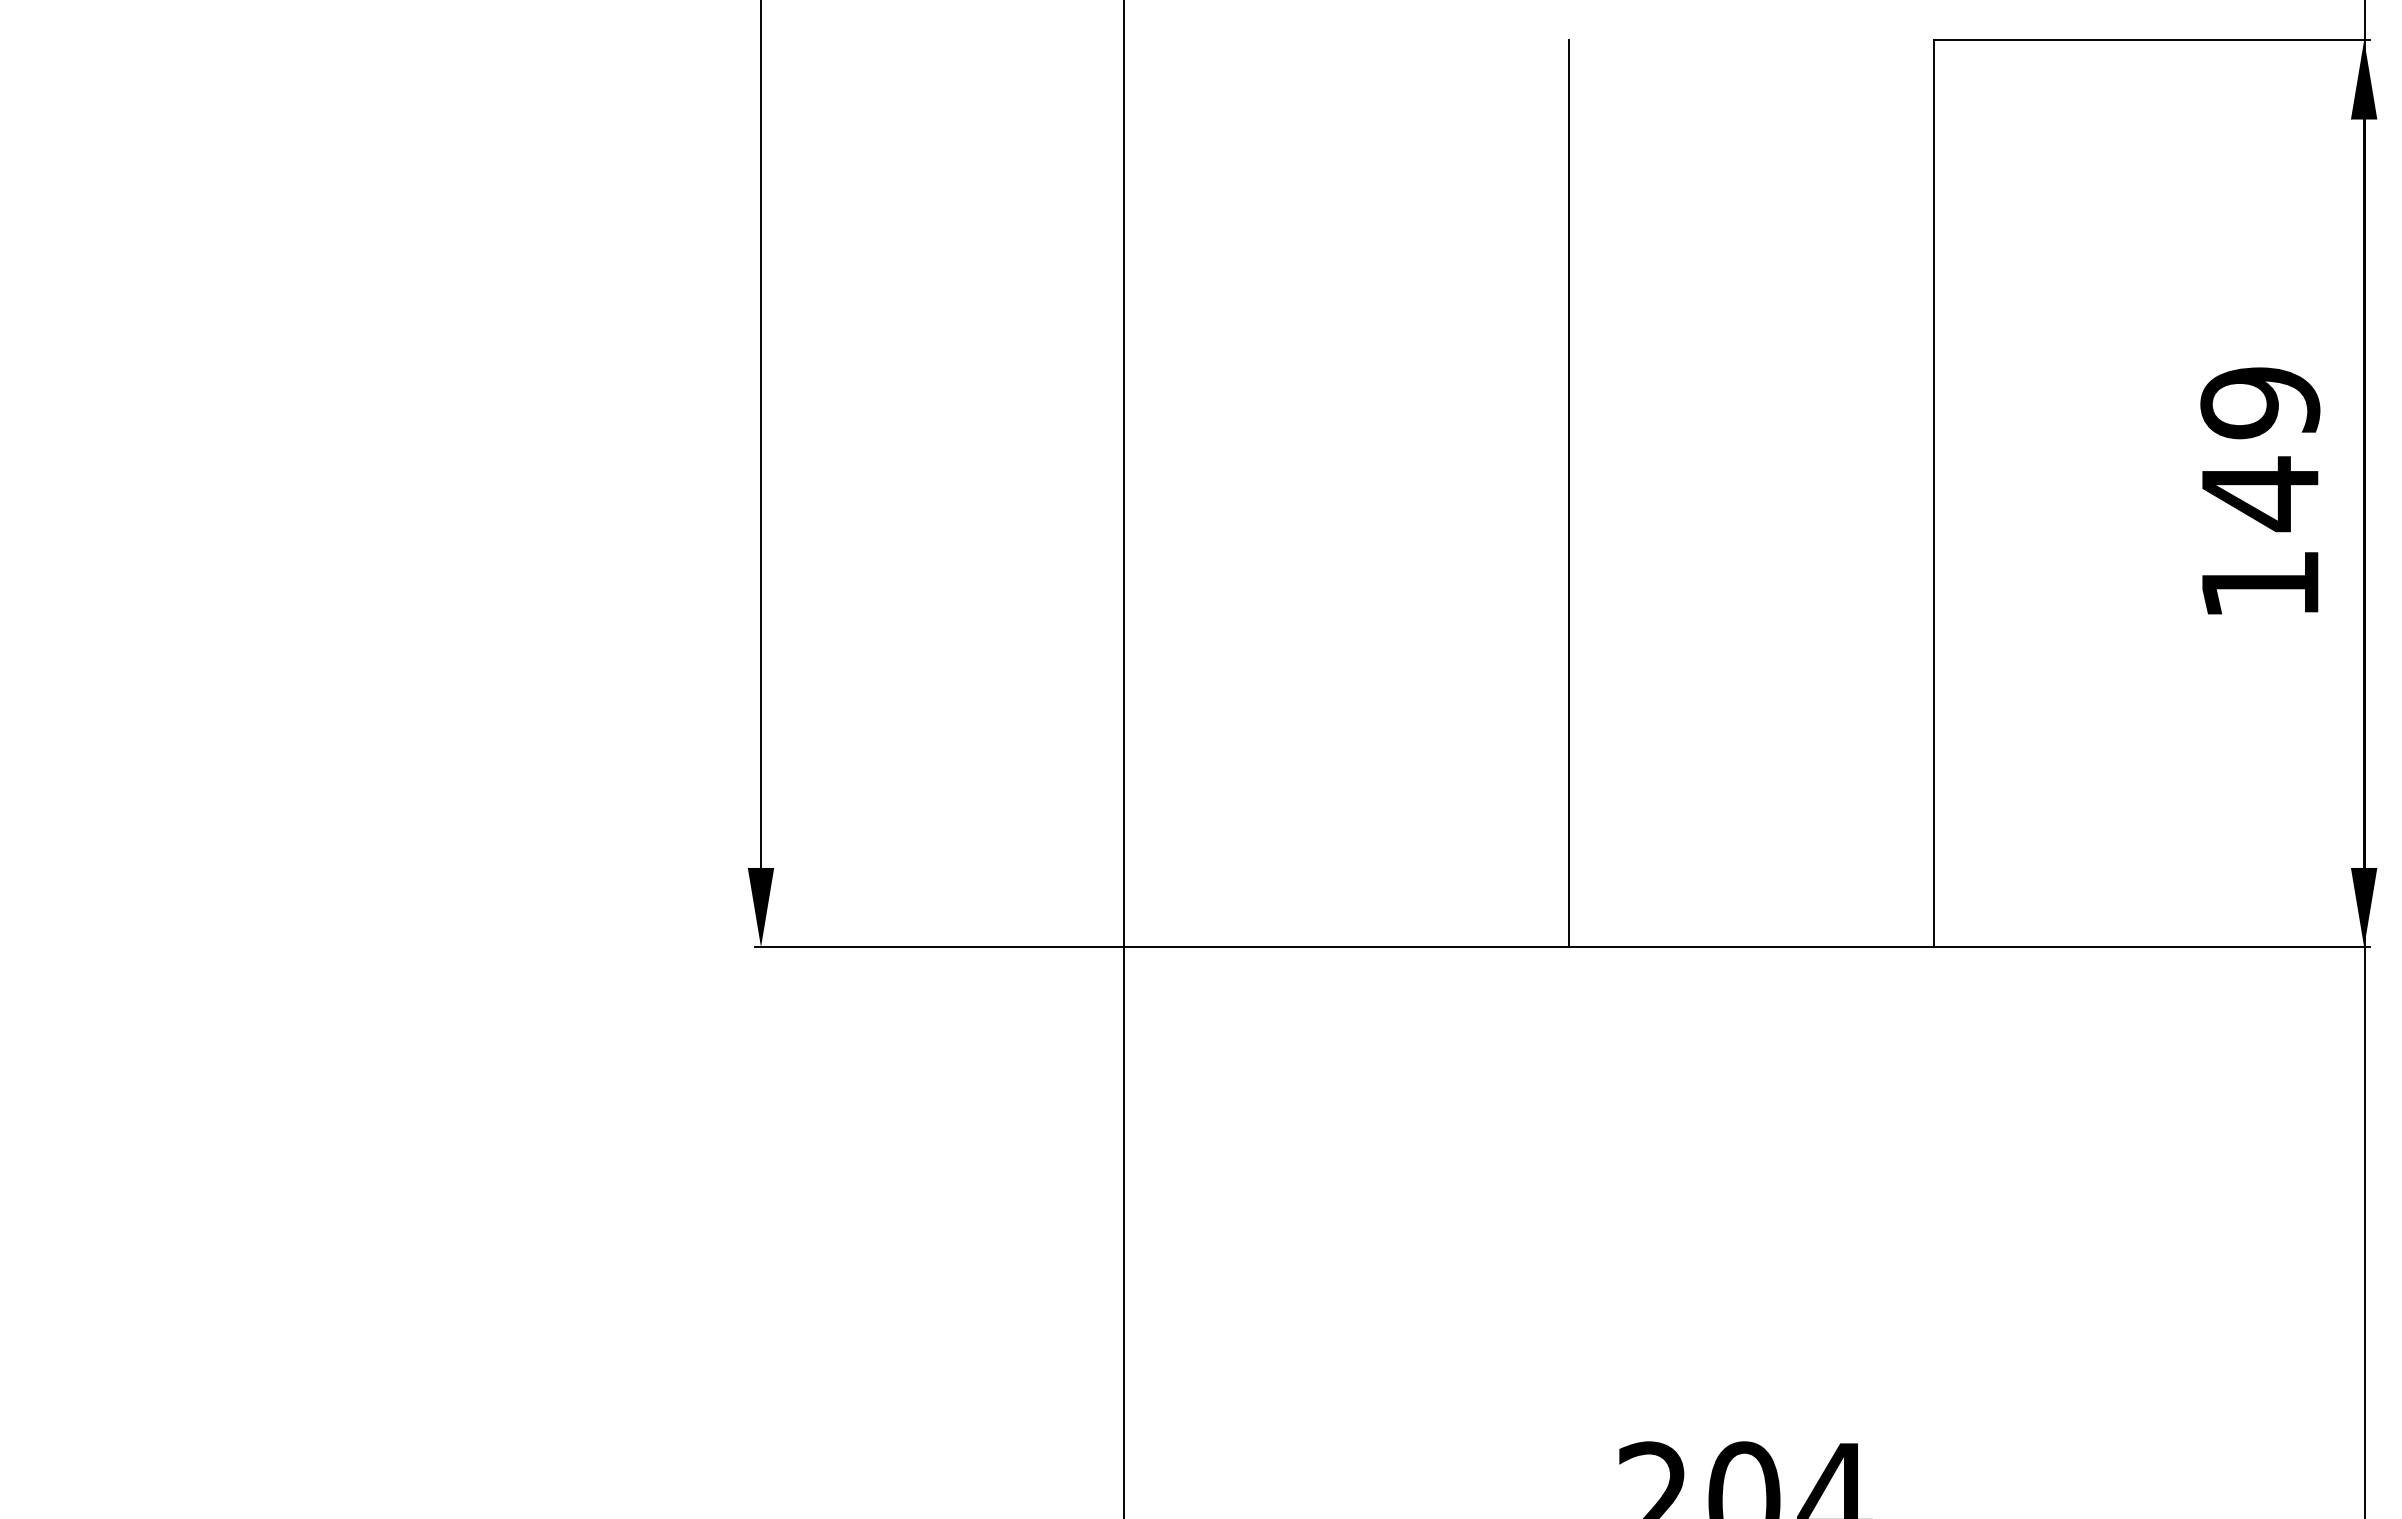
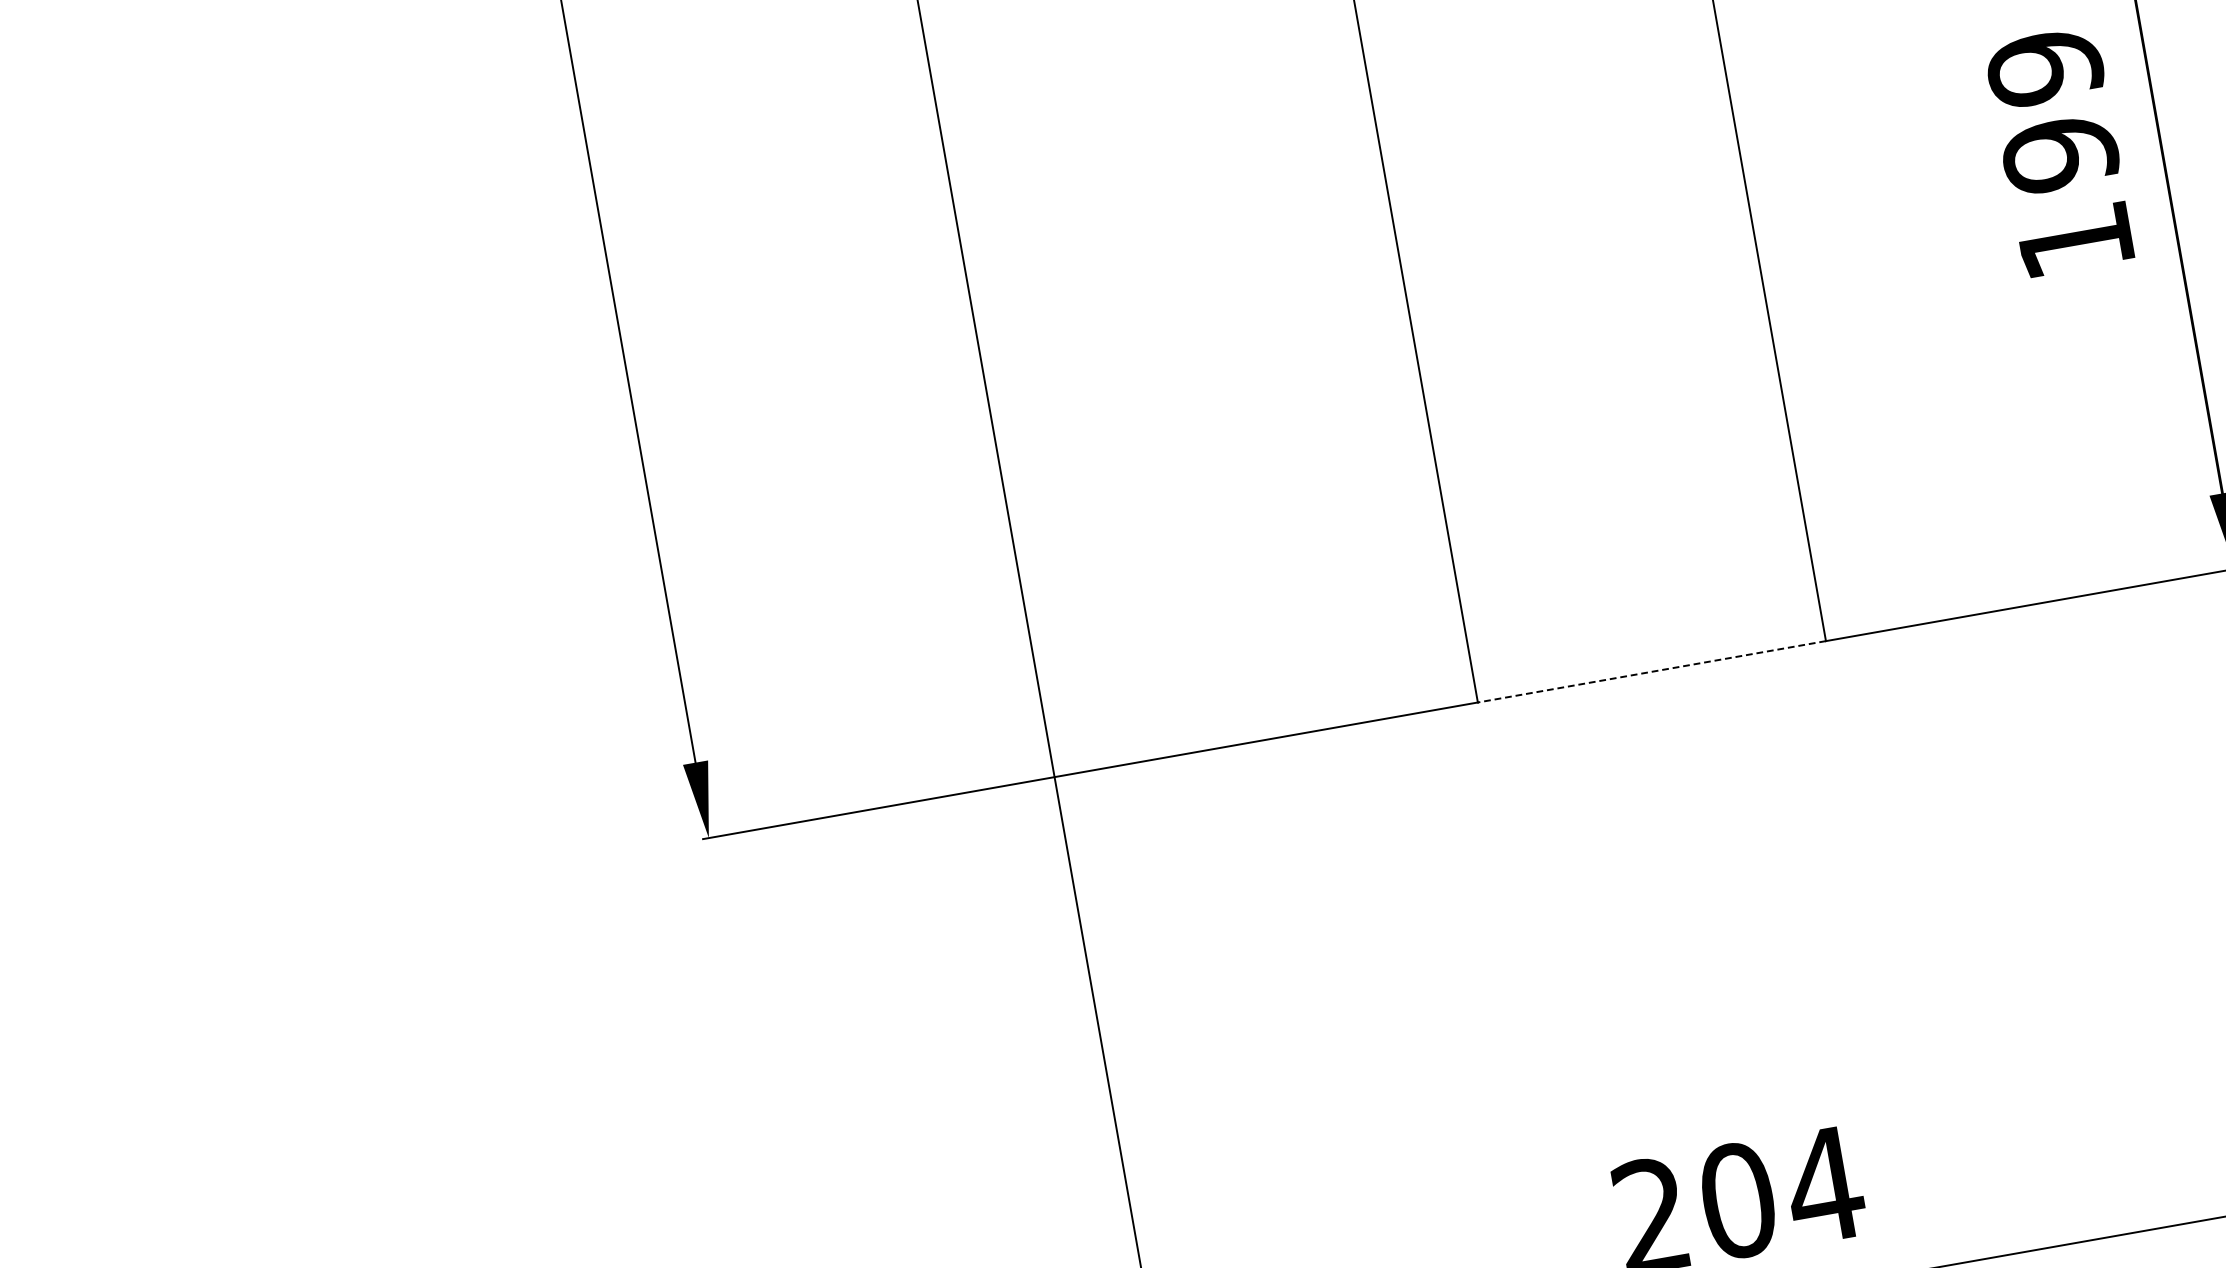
text: (2260, 494) -> (2060, 155), 149 -> 199
line: (1751, 947) -> (1652, 672), solid -> dashed

